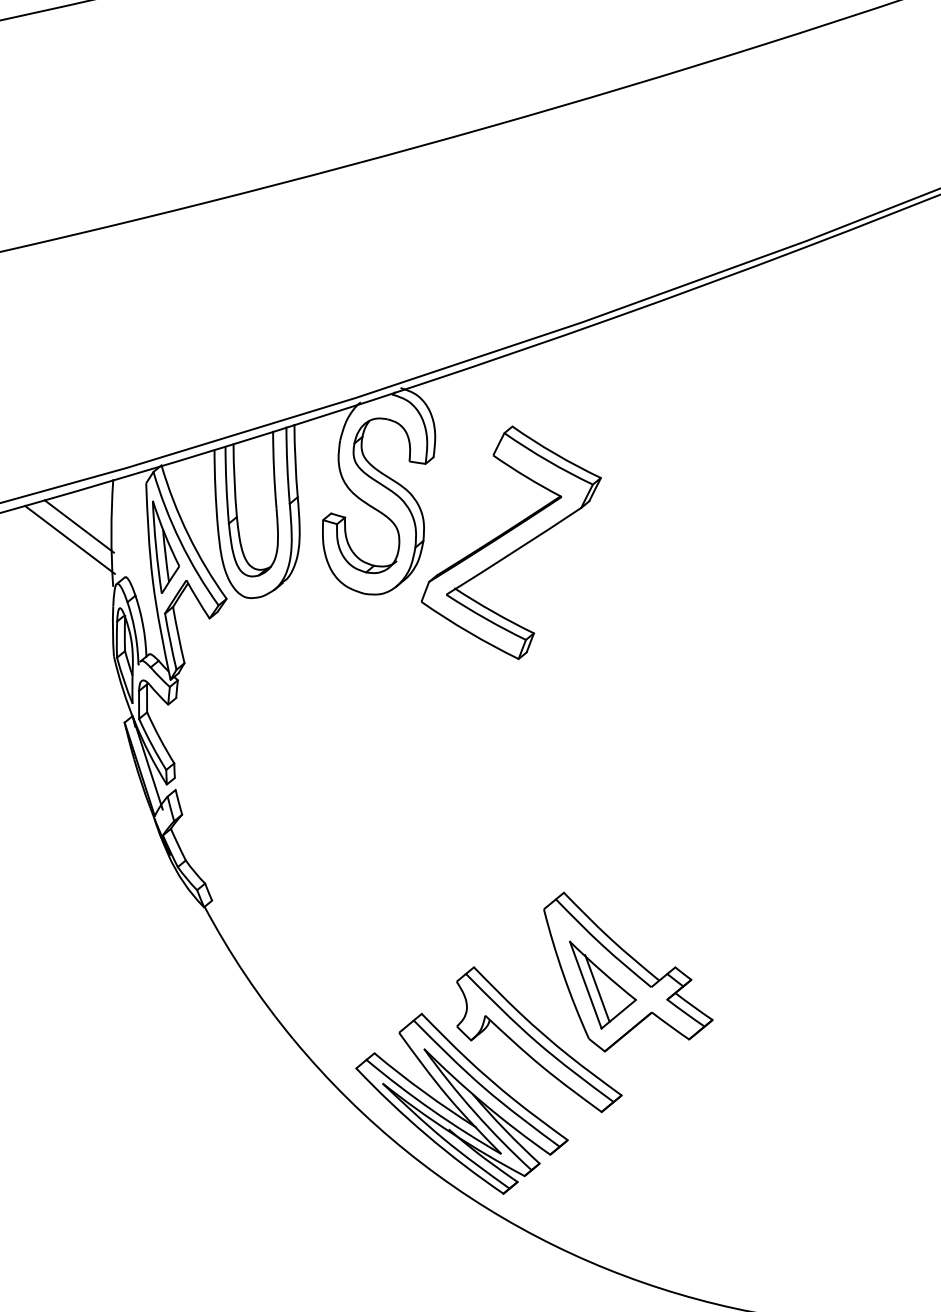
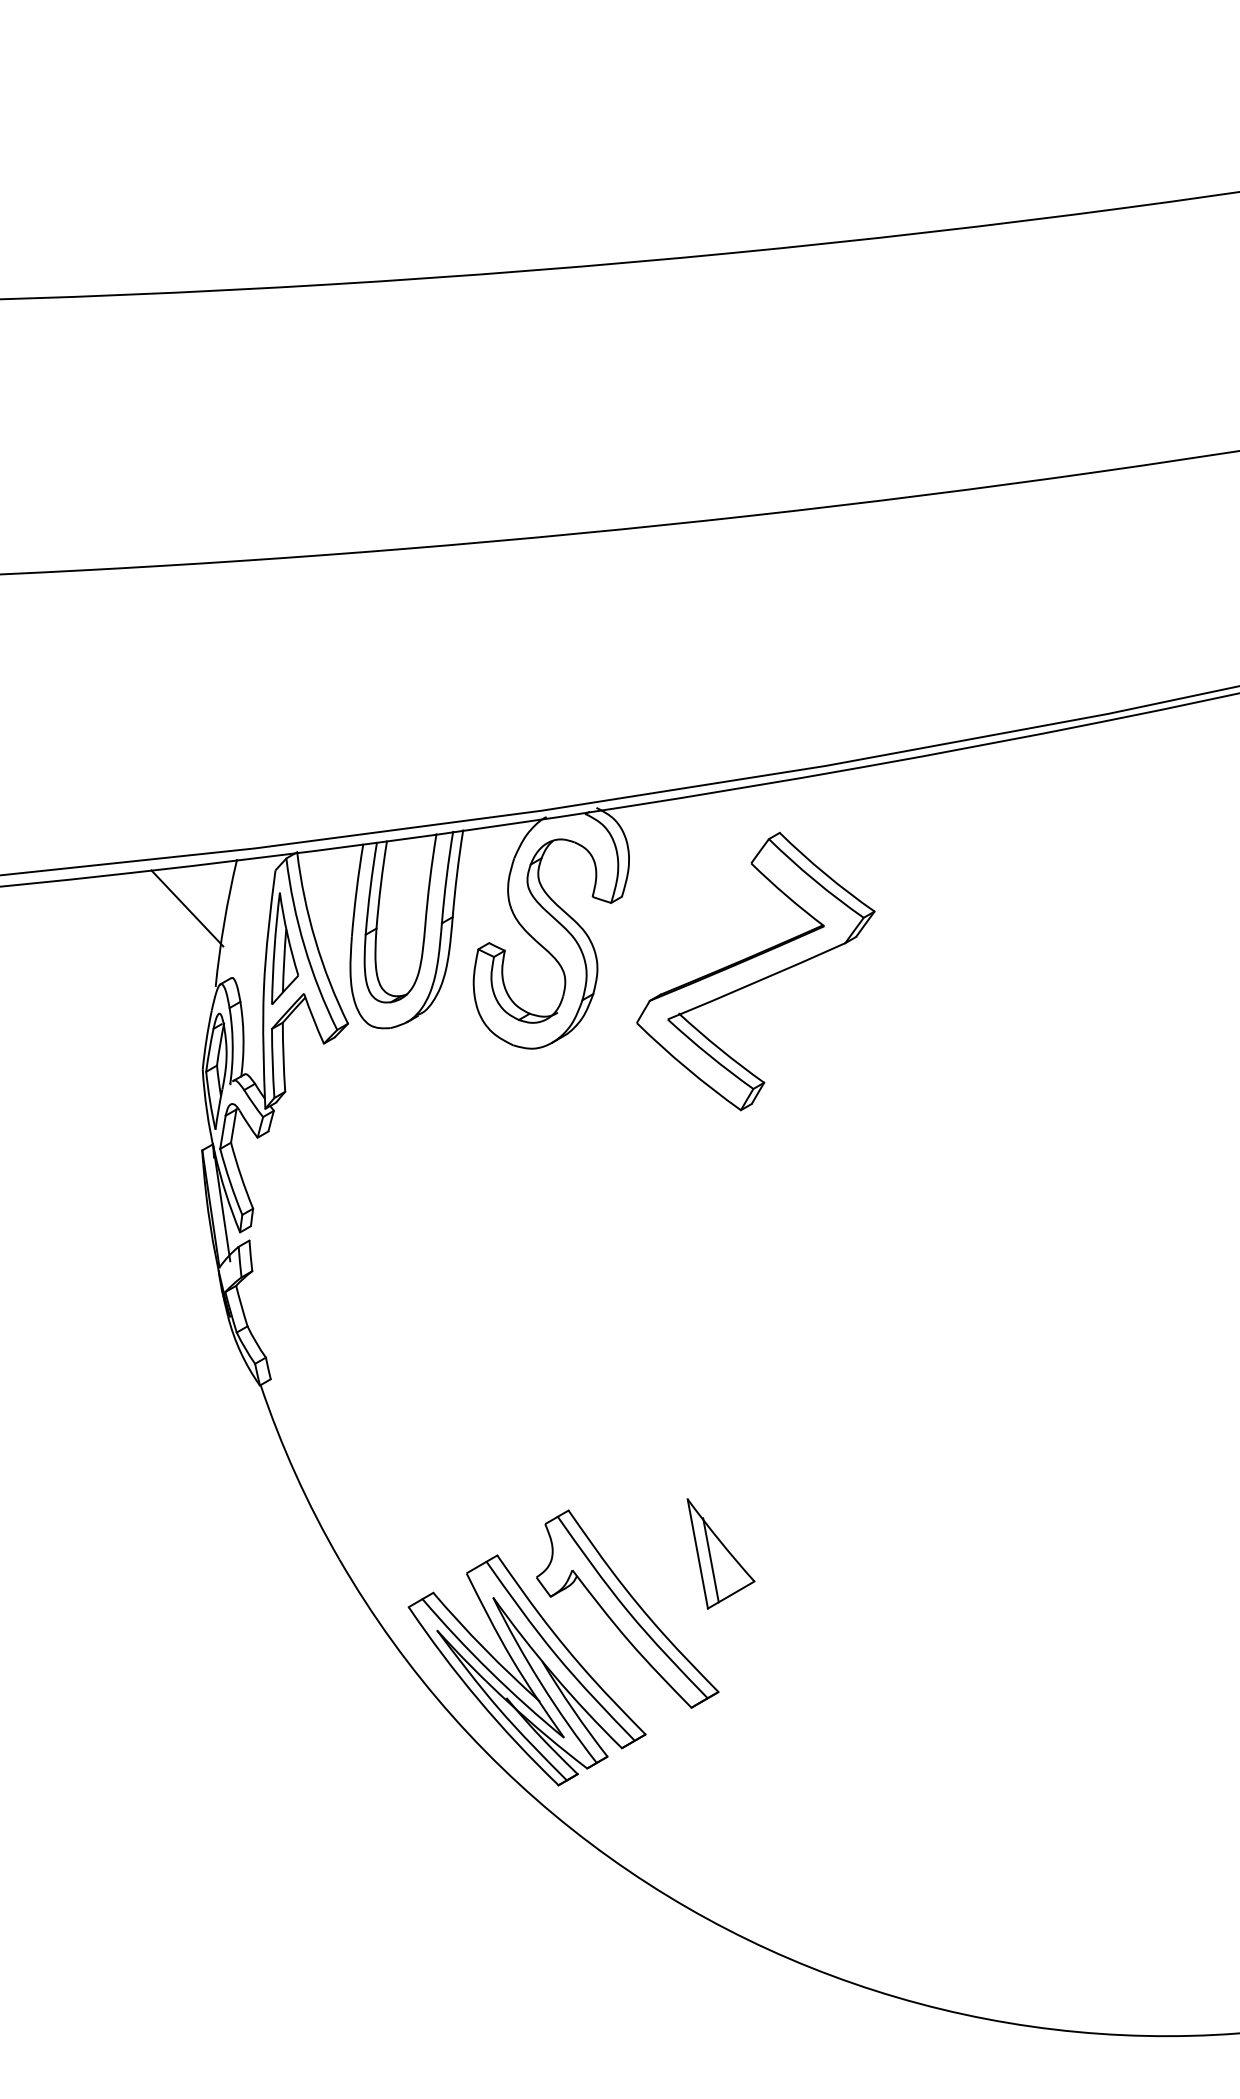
line: (69, 539) -> (173, 922), removed
part: (511, 543) -> (755, 971), moved
part: (628, 965) -> (752, 1538), removed

